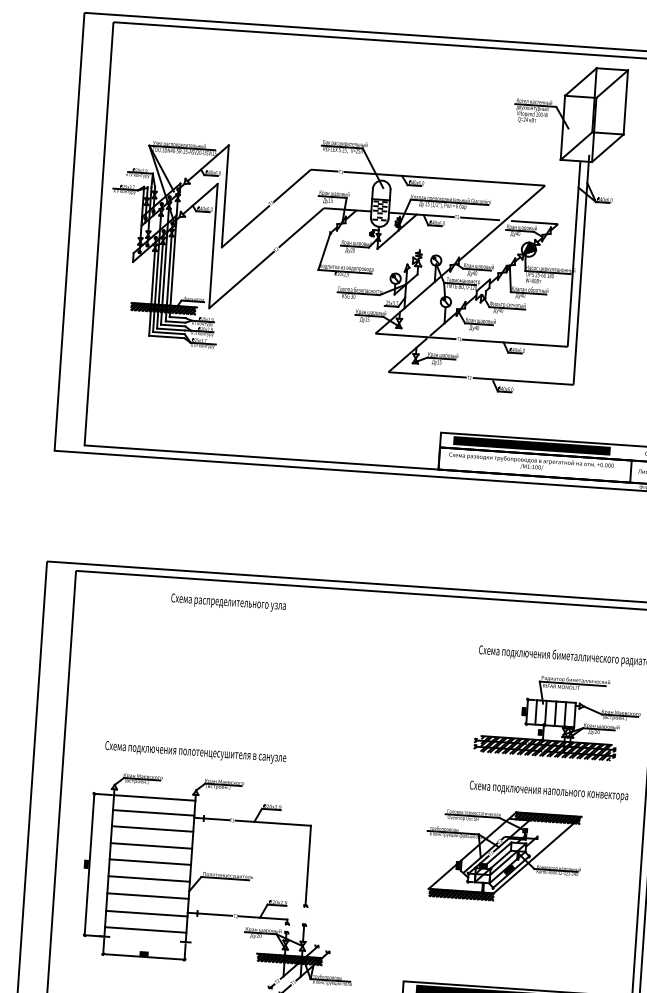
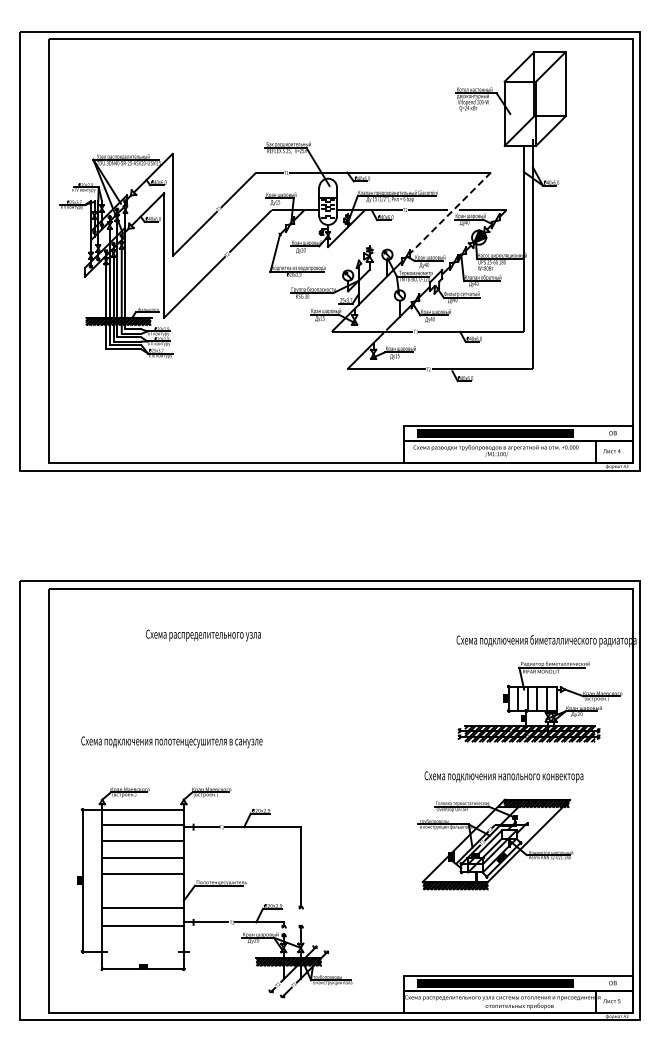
line: (501, 223) -> (450, 213), solid -> dashed
text: (228, 602) -> (203, 635), moved
text: (195, 753) -> (171, 742), moved
text: (548, 791) -> (503, 776), moved
line: (148, 879) -> (142, 891), removed
line: (145, 930) -> (142, 942), removed

